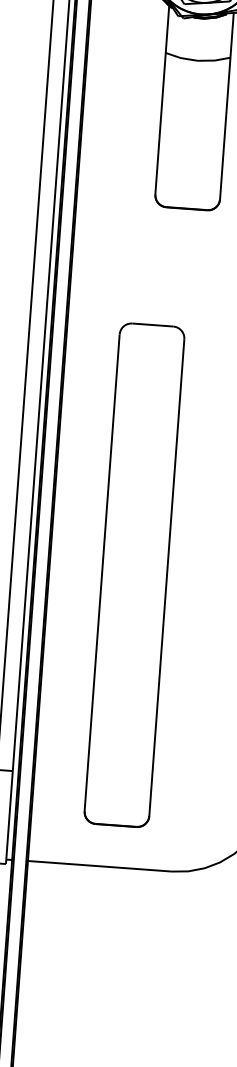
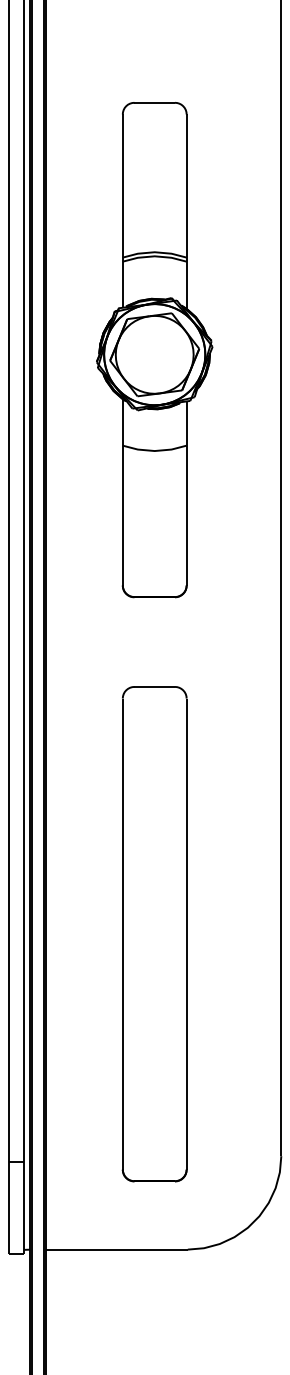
part: (134, 575) -> (154, 934), moved

